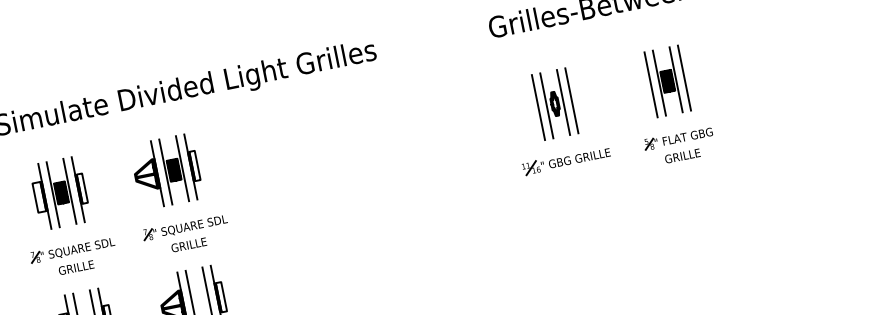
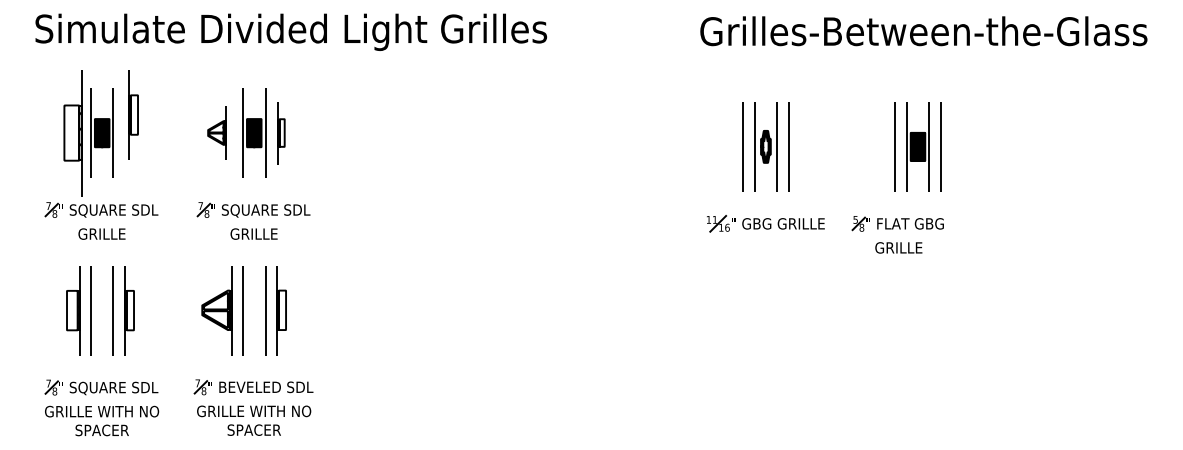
part: (679, 146) -> (897, 234), moved
part: (194, 165) -> (281, 132), size x0.7
part: (146, 175) -> (216, 132), size x0.6
part: (81, 188) -> (133, 114), moved
part: (40, 196) -> (73, 132), size x1.4

